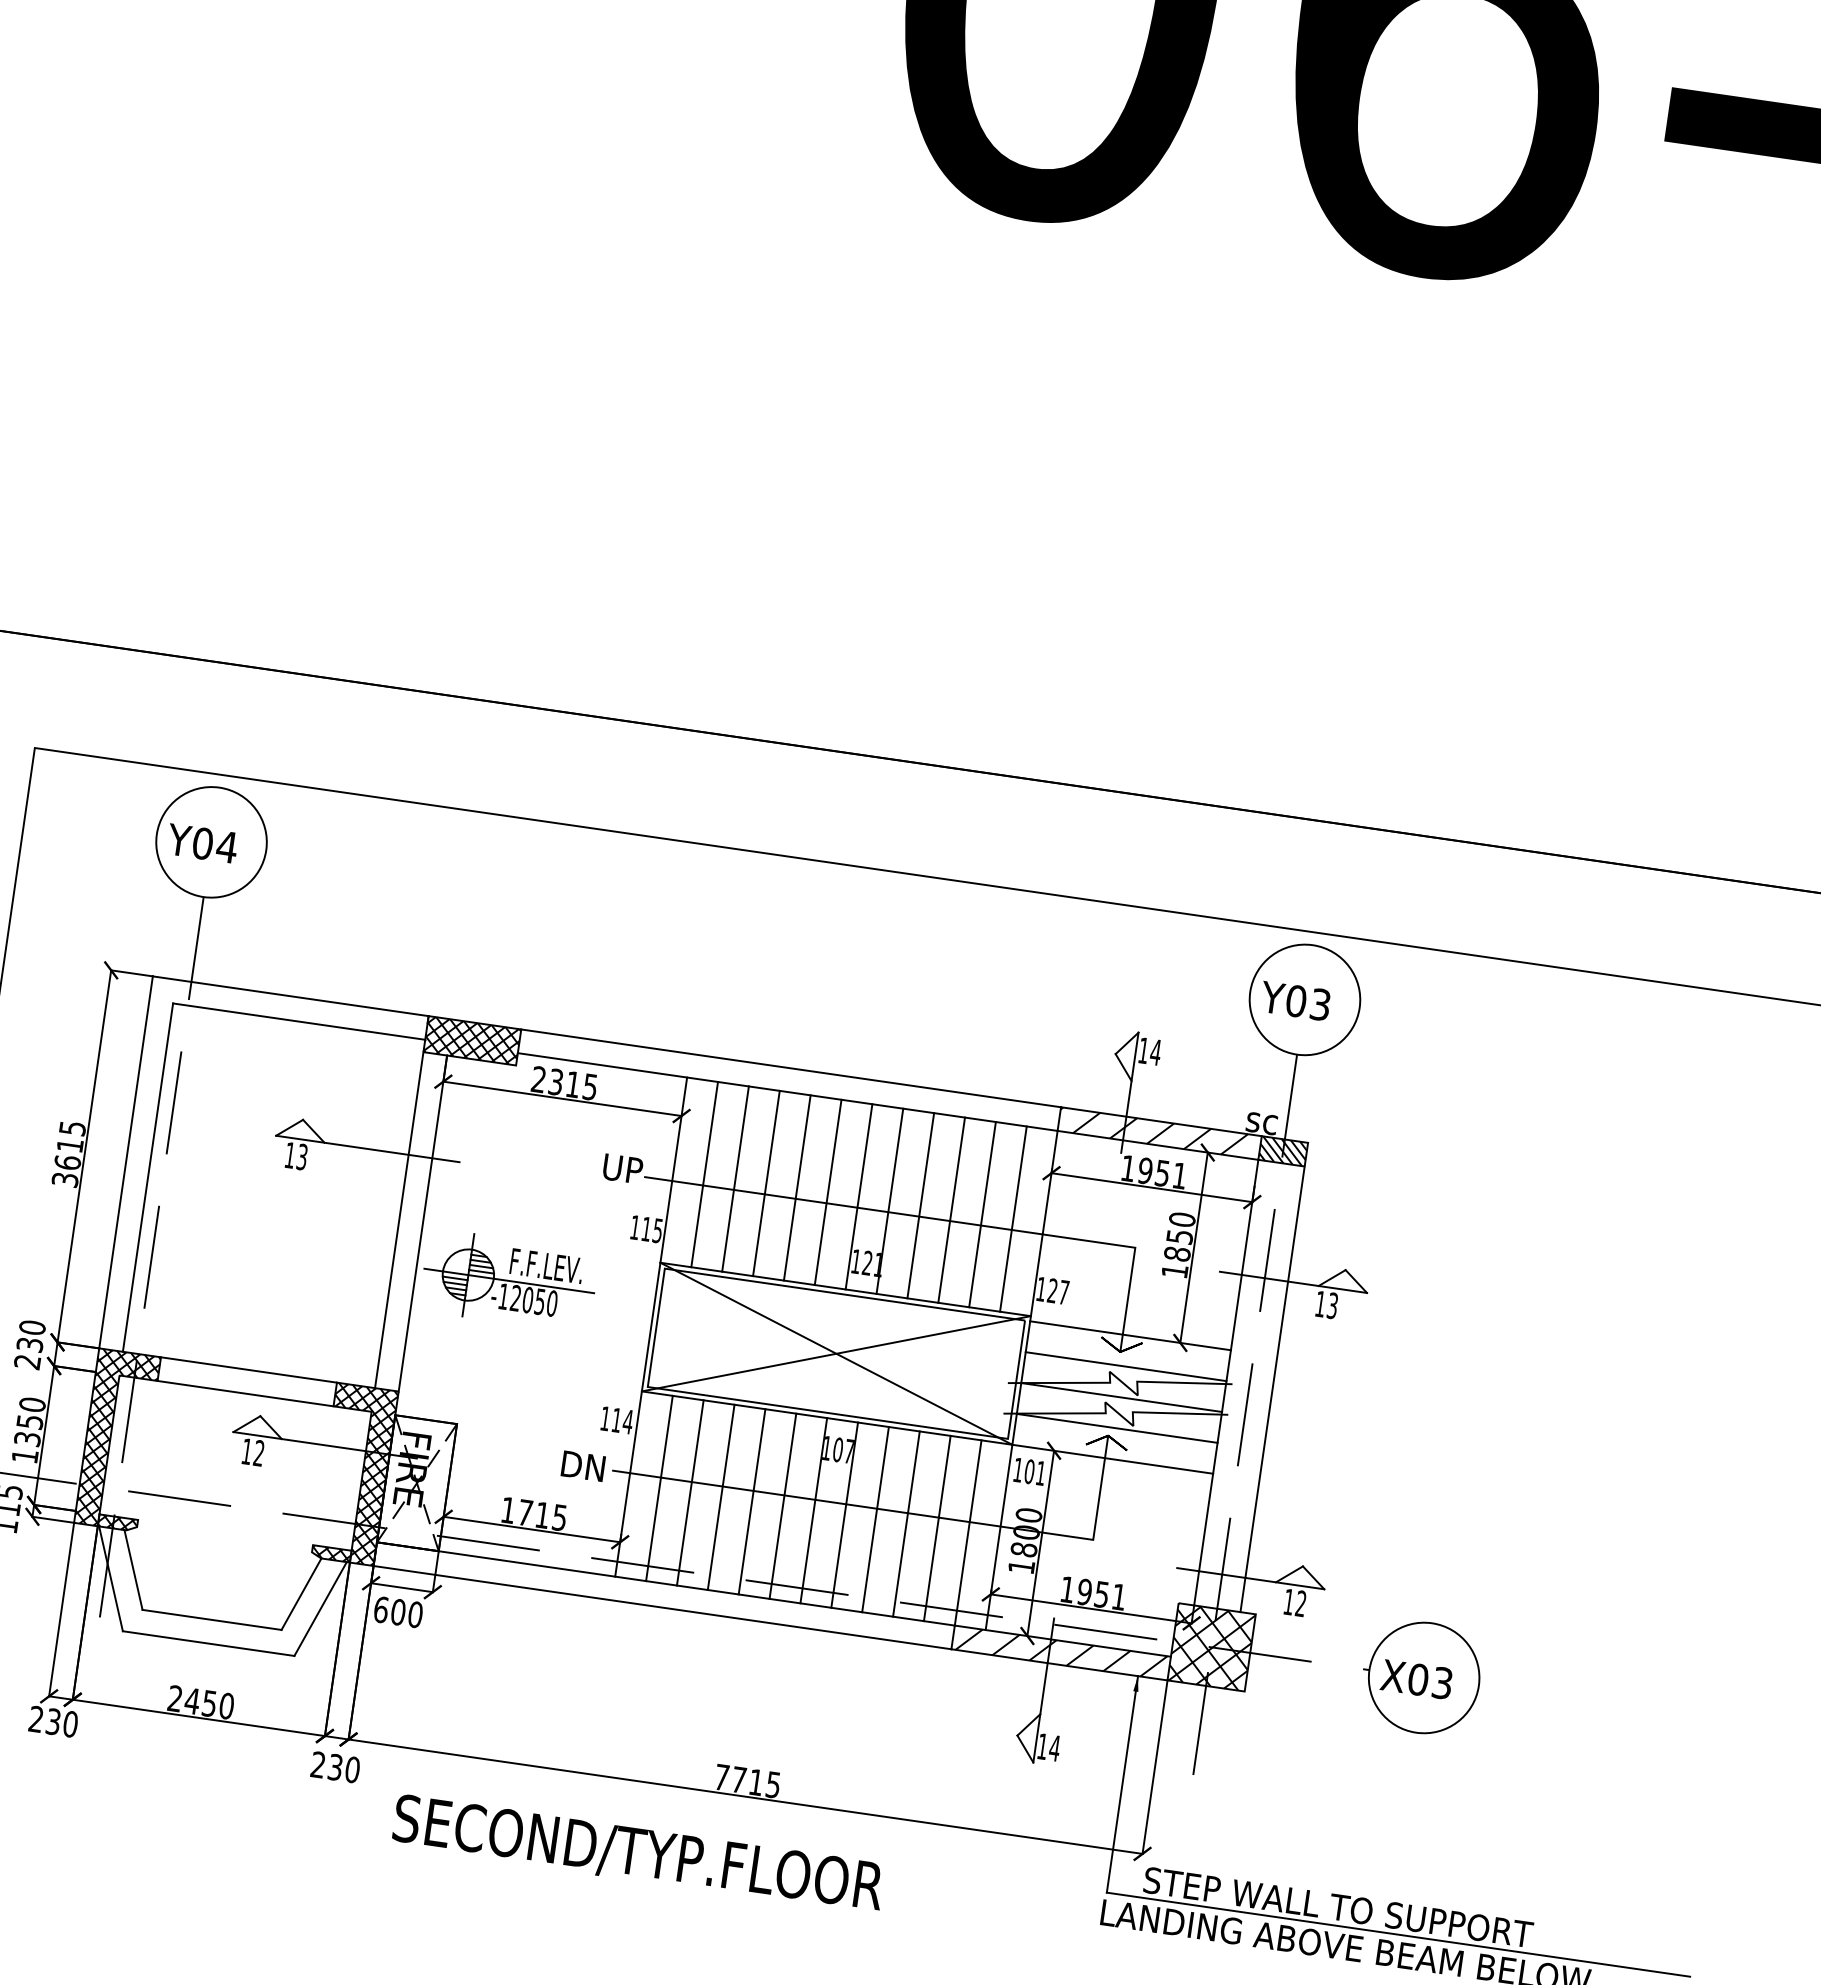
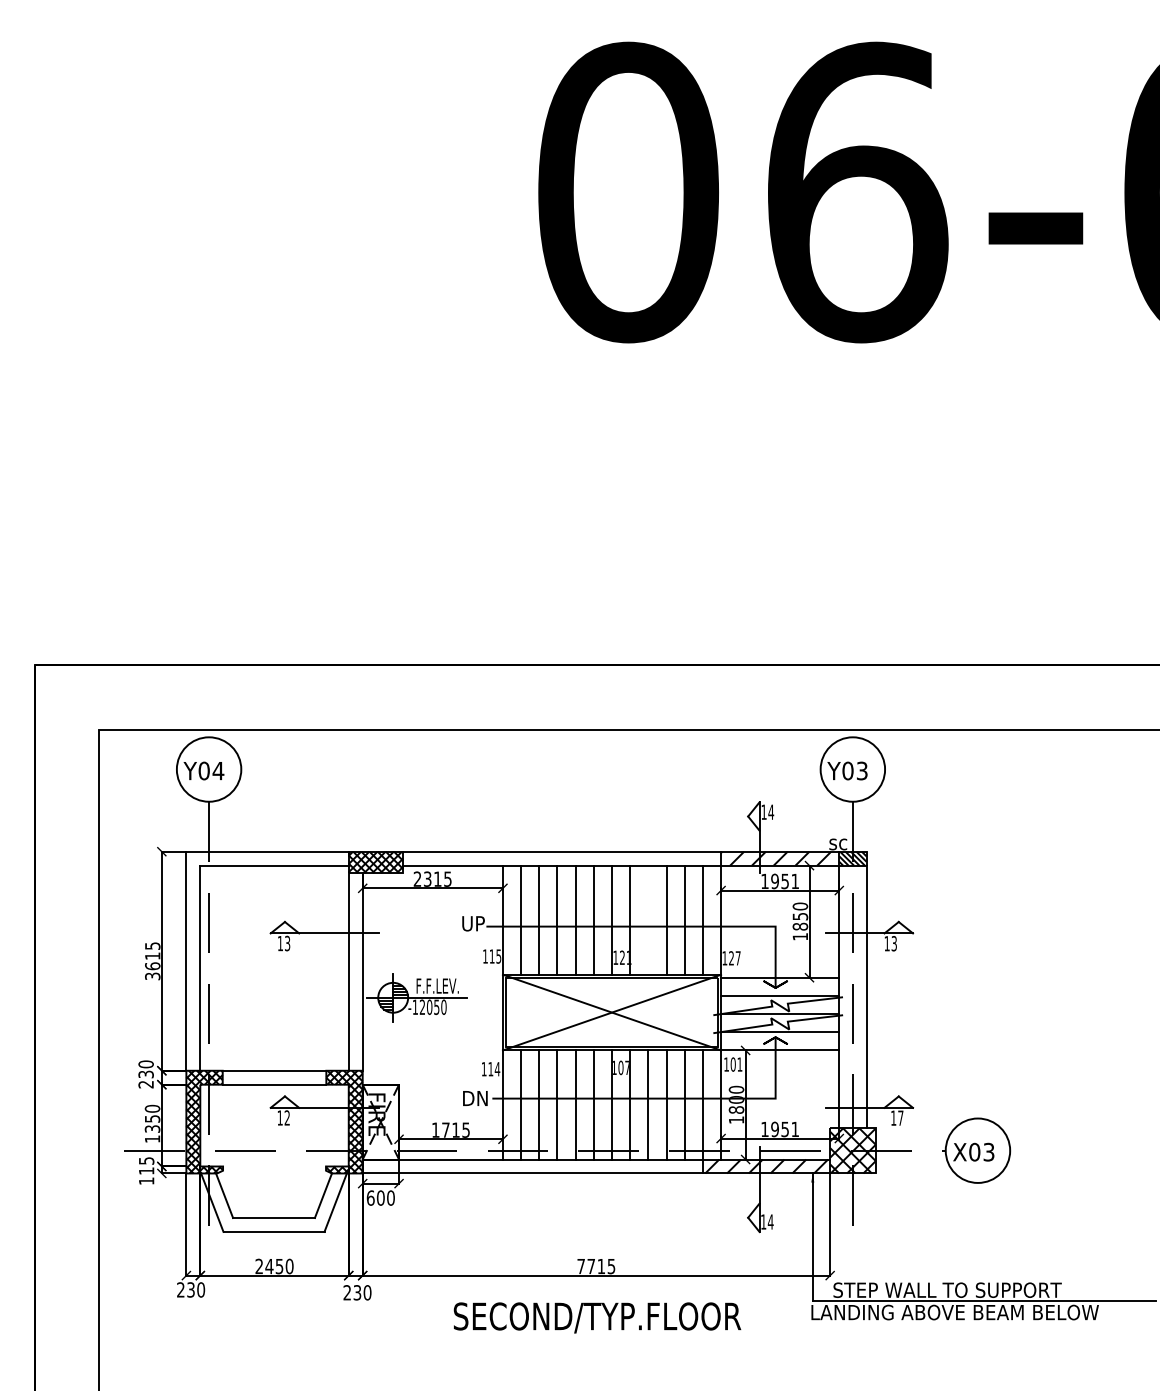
line: (921, 1204) -> (648, 919), removed
text: (1300, 1602) -> (900, 1117), 12 -> 17
text: (638, 1853) -> (597, 1317), moved

